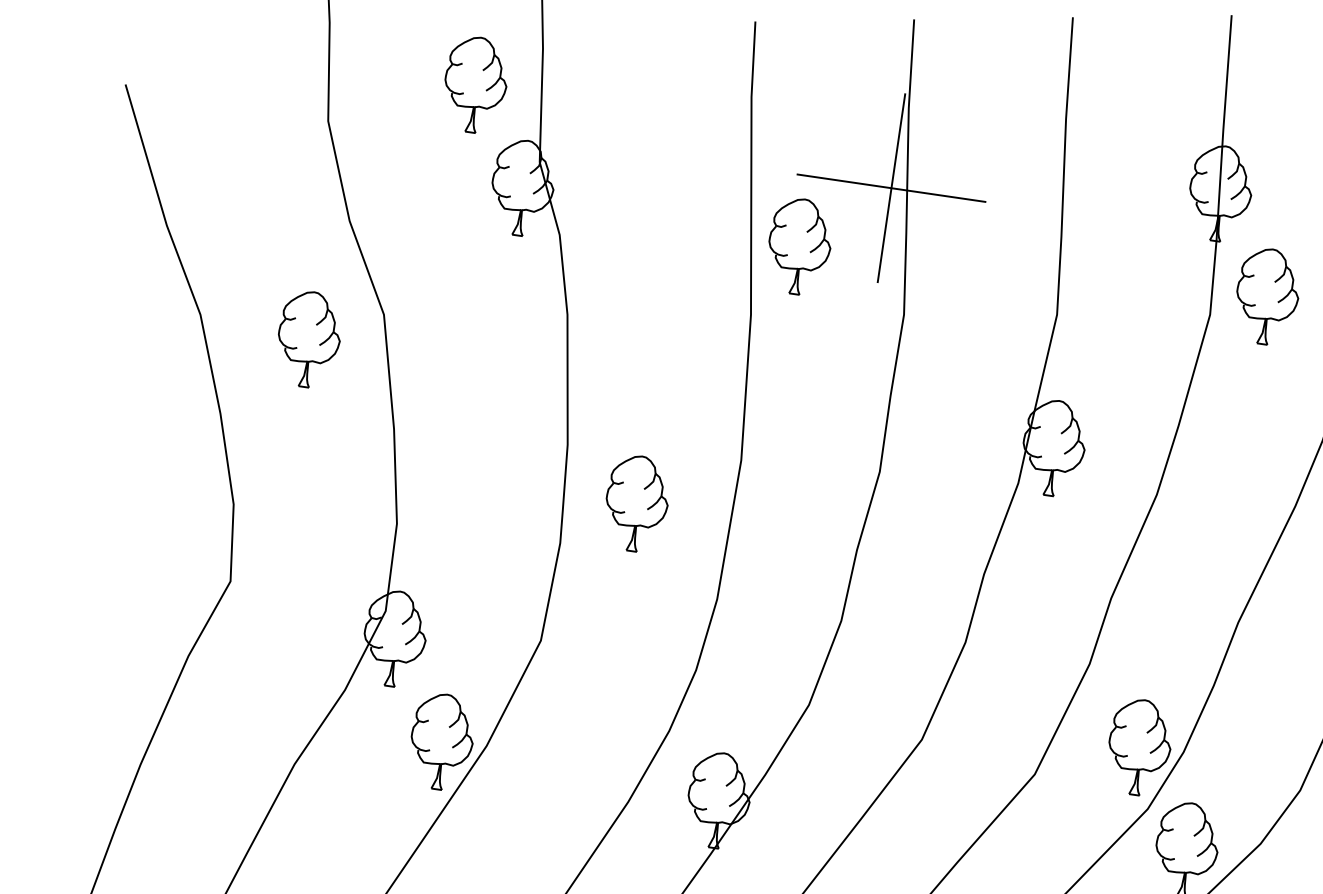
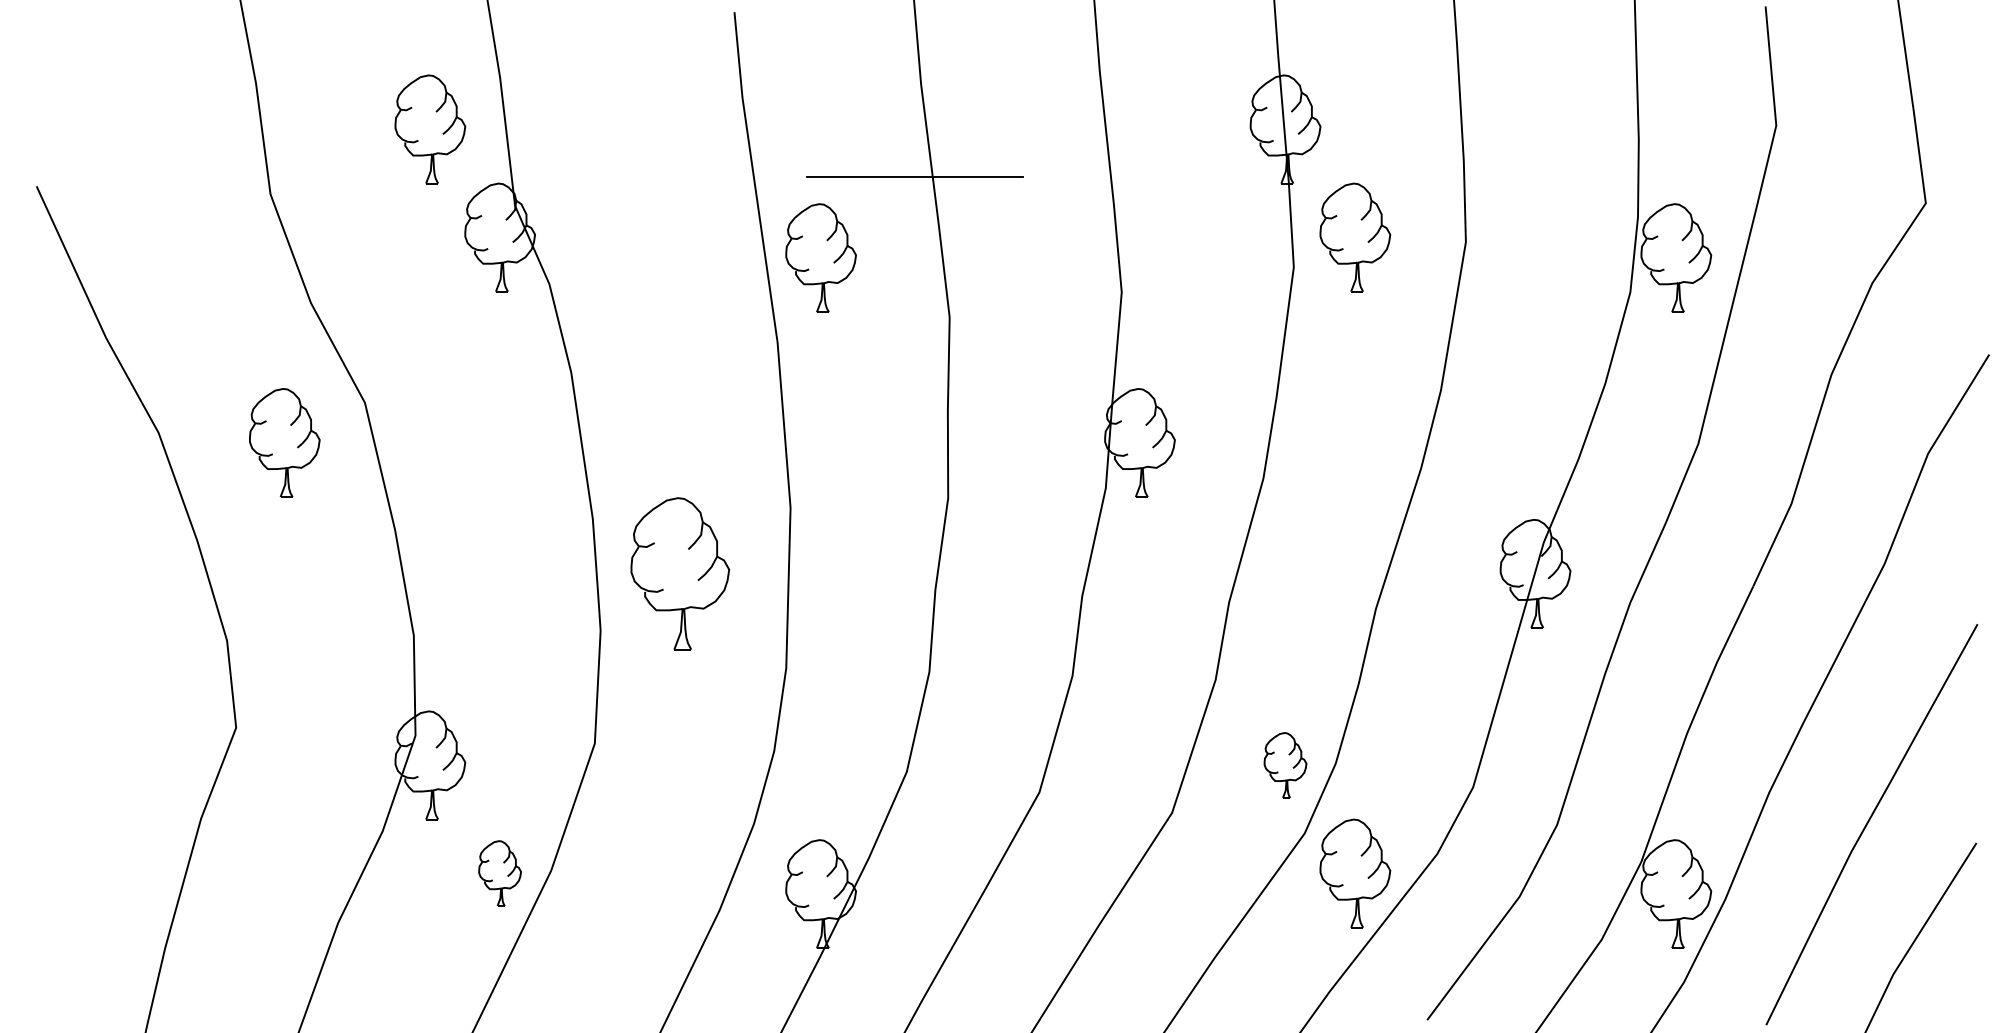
line: (891, 188) -> (914, 177), removed
part: (637, 503) -> (680, 573), size x1.4
part: (441, 741) -> (499, 873), size x0.6
part: (1139, 747) -> (1285, 765), size x0.6

